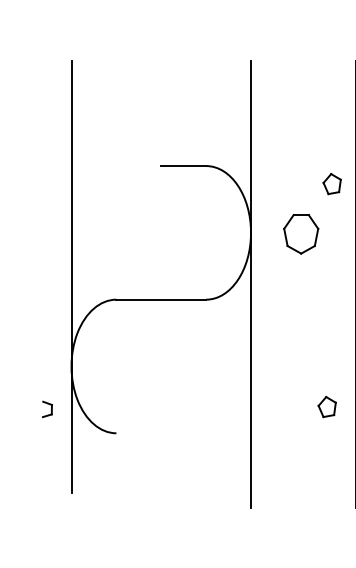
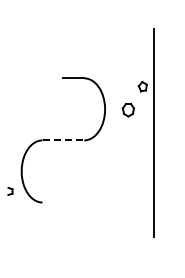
part: (301, 235) -> (128, 110), size x0.7
line: (71, 276) -> (21, 129), removed
line: (251, 284) -> (105, 133), removed
line: (161, 299) -> (63, 140), solid -> dashed
part: (327, 405) -> (140, 189), removed

